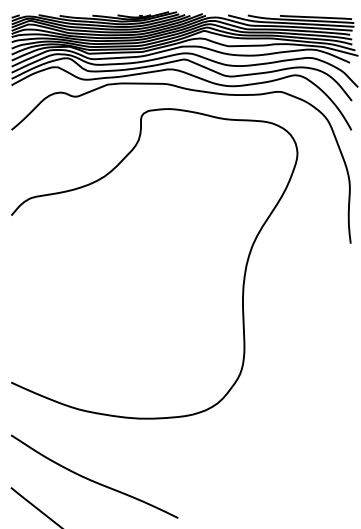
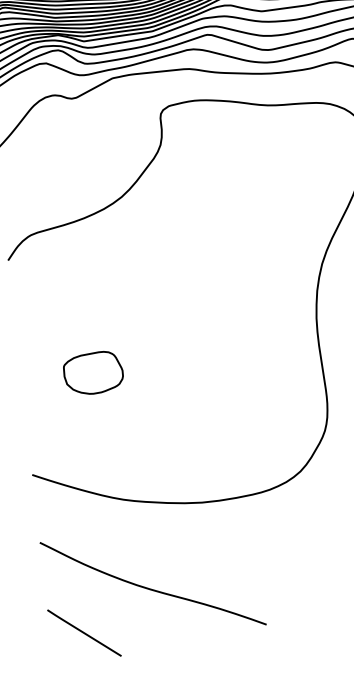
part: (66, 309) -> (92, 373), added

